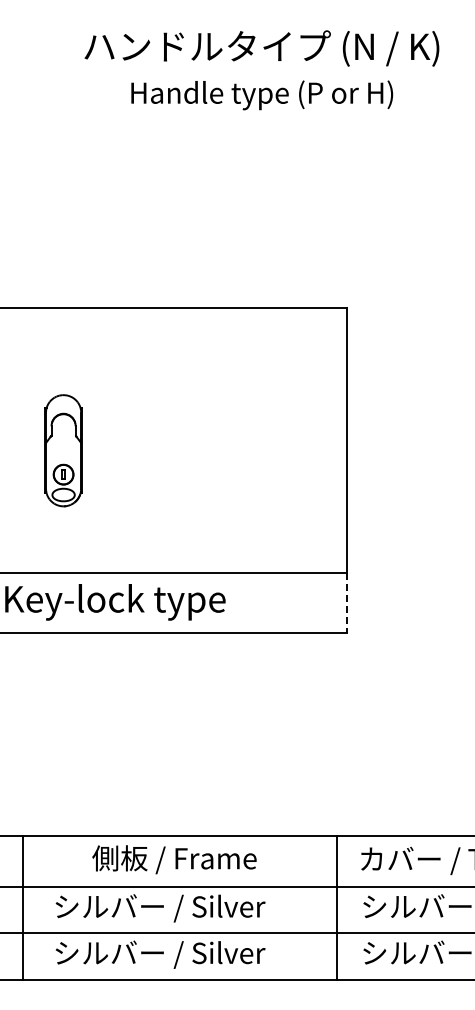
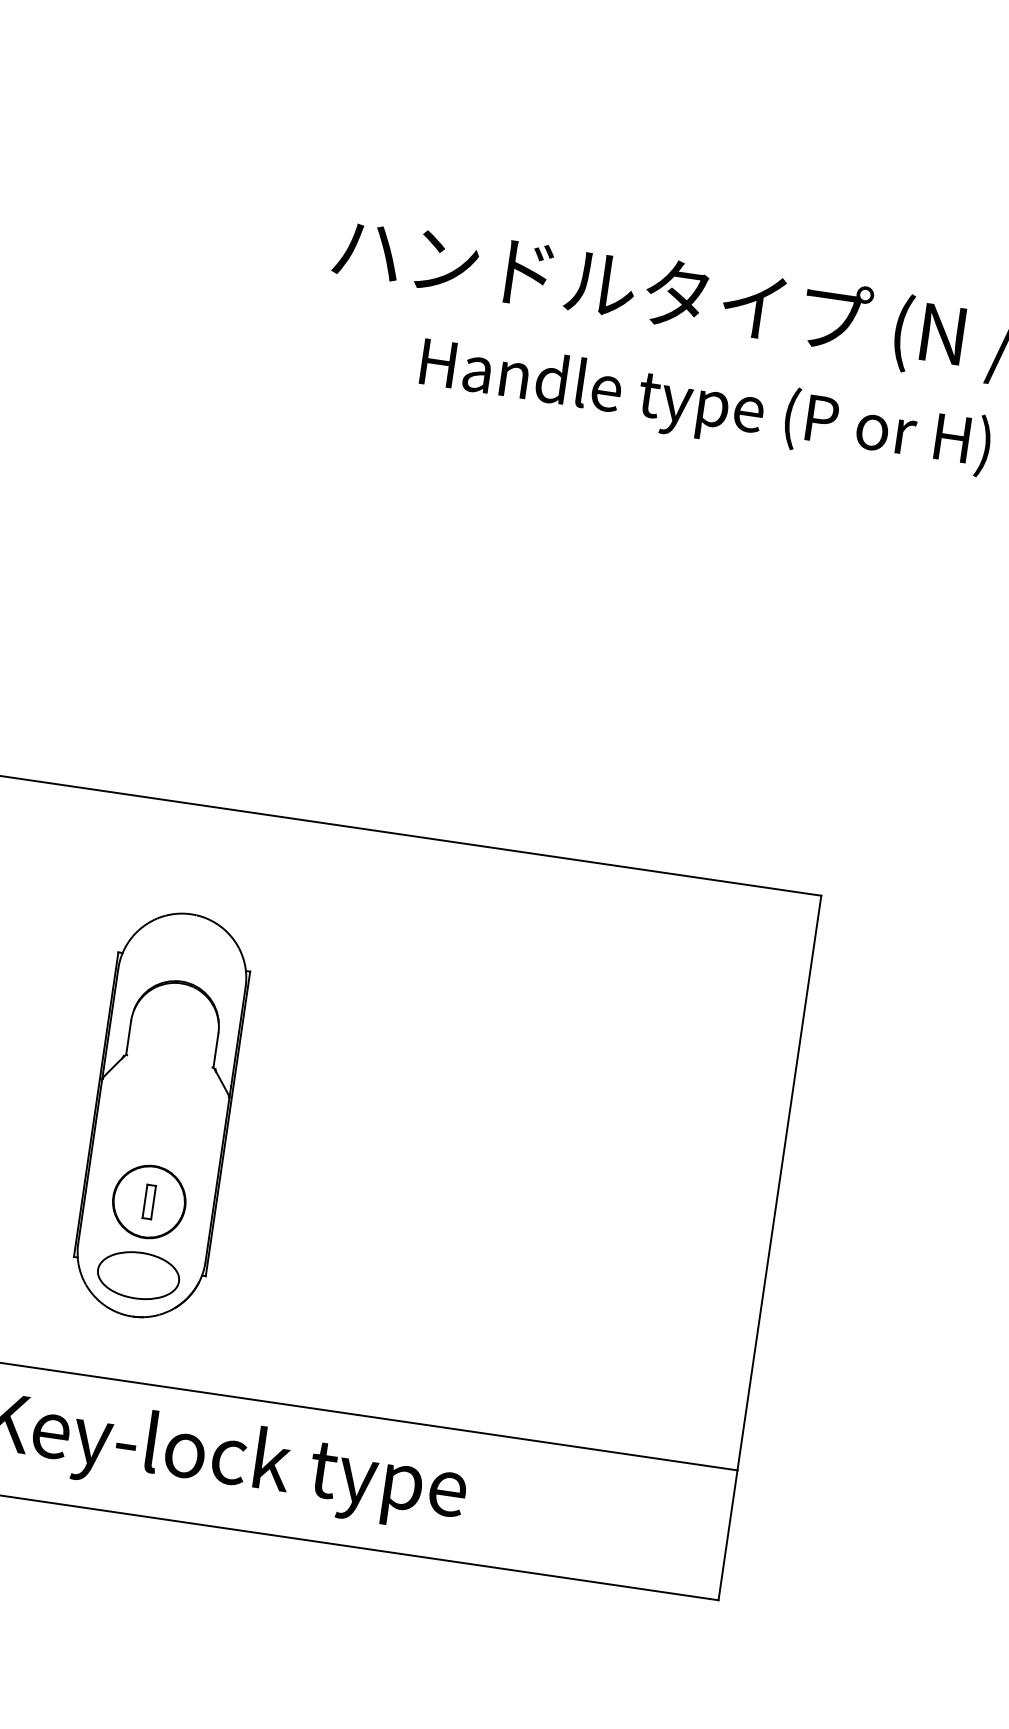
part: (63, 450) -> (161, 1115), size x1.67
line: (346, 602) -> (727, 1534), dashed -> solid

